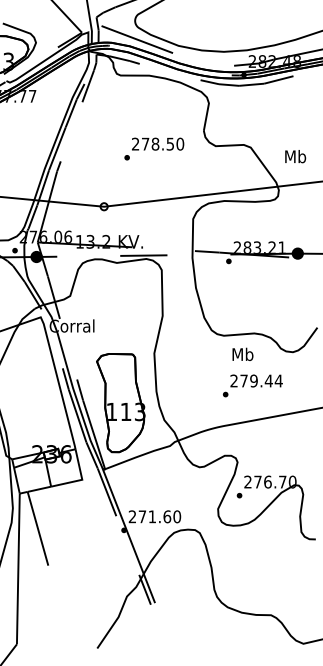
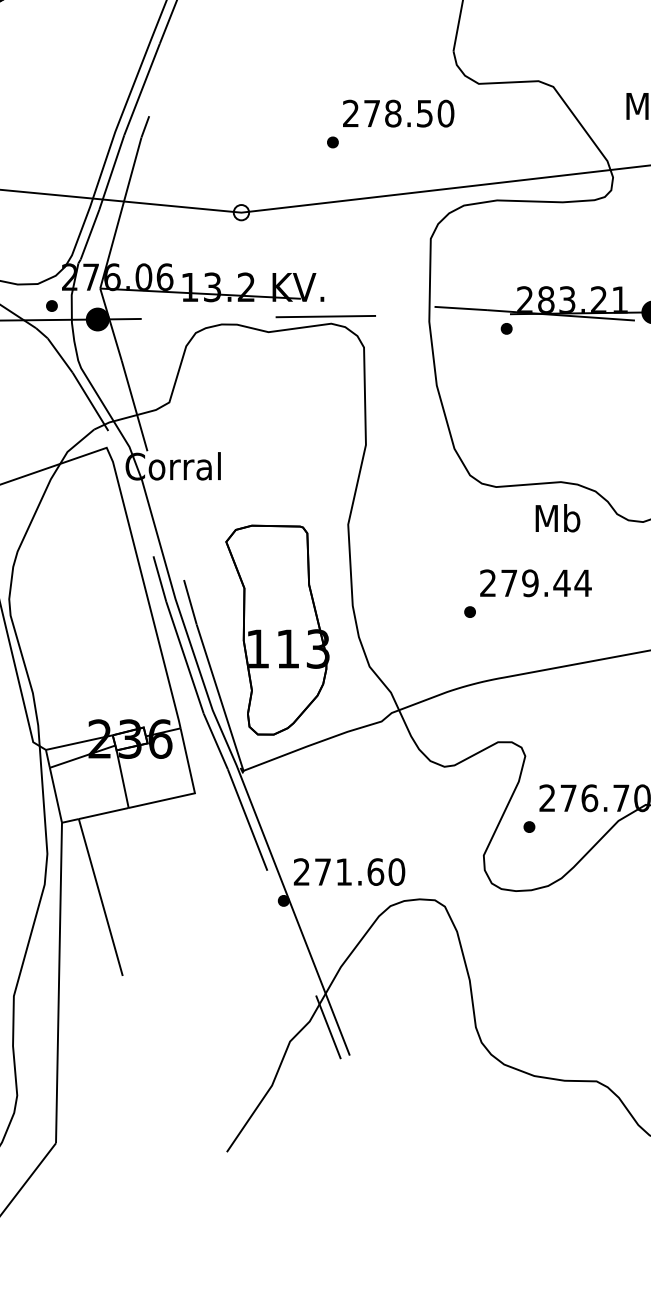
text: (154, 148) -> (391, 122), moved
text: (242, 353) -> (556, 516), moved
text: (252, 385) -> (527, 592), moved

